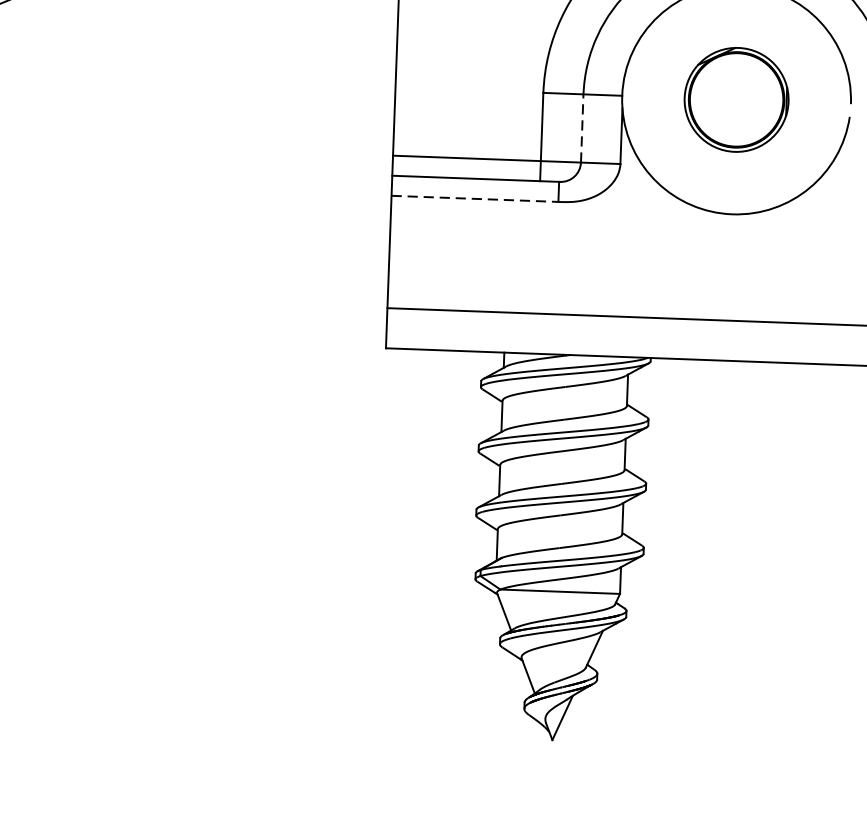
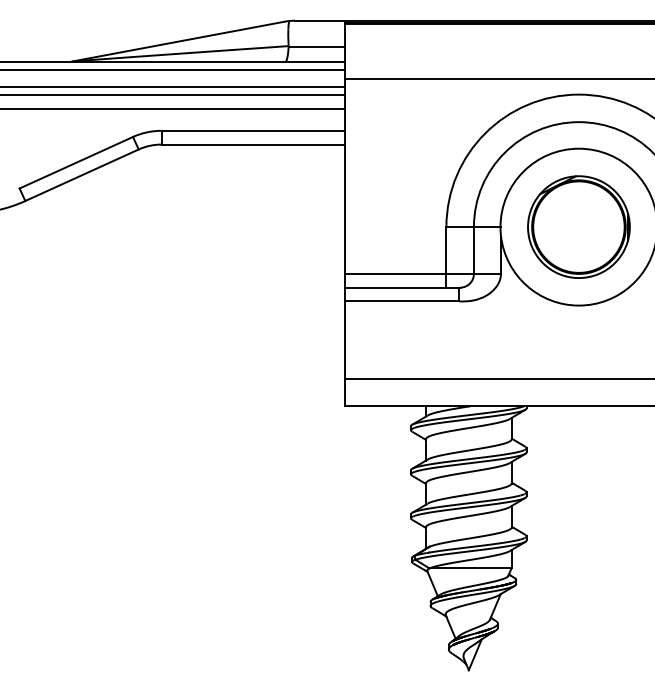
part: (735, 99) -> (578, 226), size x1.43
line: (581, 128) -> (473, 250), dashed -> solid
line: (475, 198) -> (402, 301), dashed -> solid

